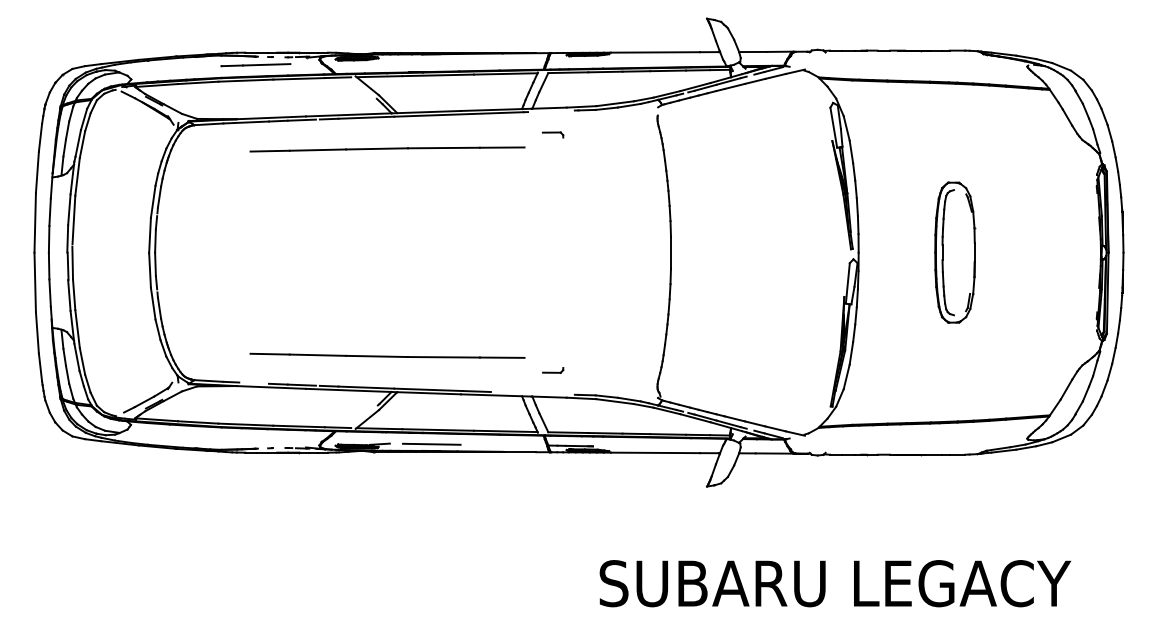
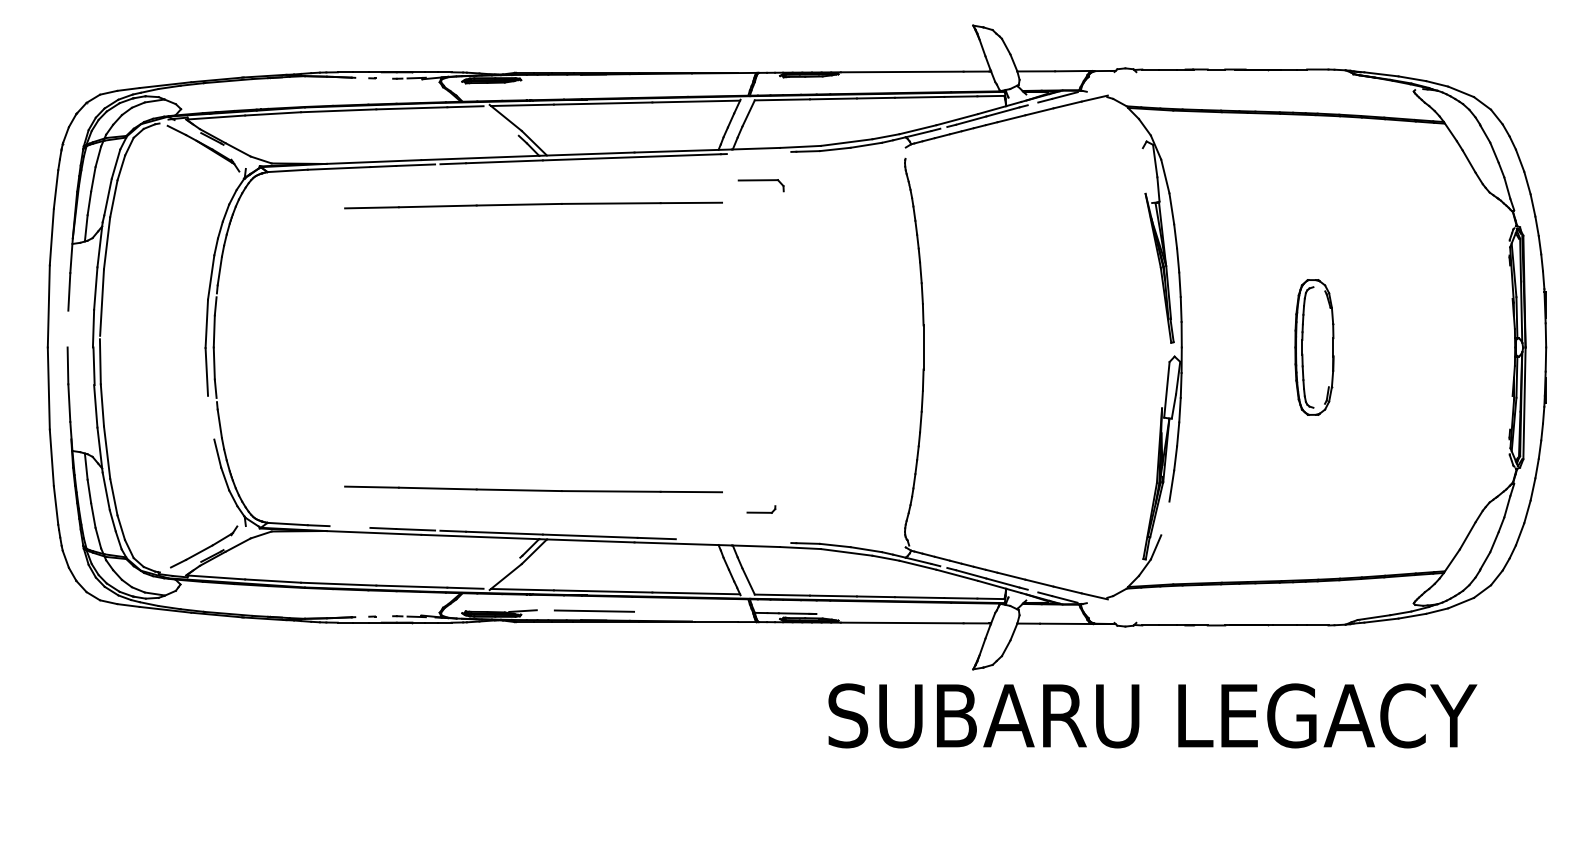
line: (255, 65) -> (352, 89), removed
line: (833, 127) -> (1147, 175), removed
part: (553, 134) -> (761, 185), size x1.6
line: (48, 238) -> (67, 328), removed
part: (955, 252) -> (1314, 347), size x0.7
line: (153, 303) -> (211, 417), removed
line: (846, 376) -> (1165, 518), removed
text: (835, 583) -> (1152, 715), moved

